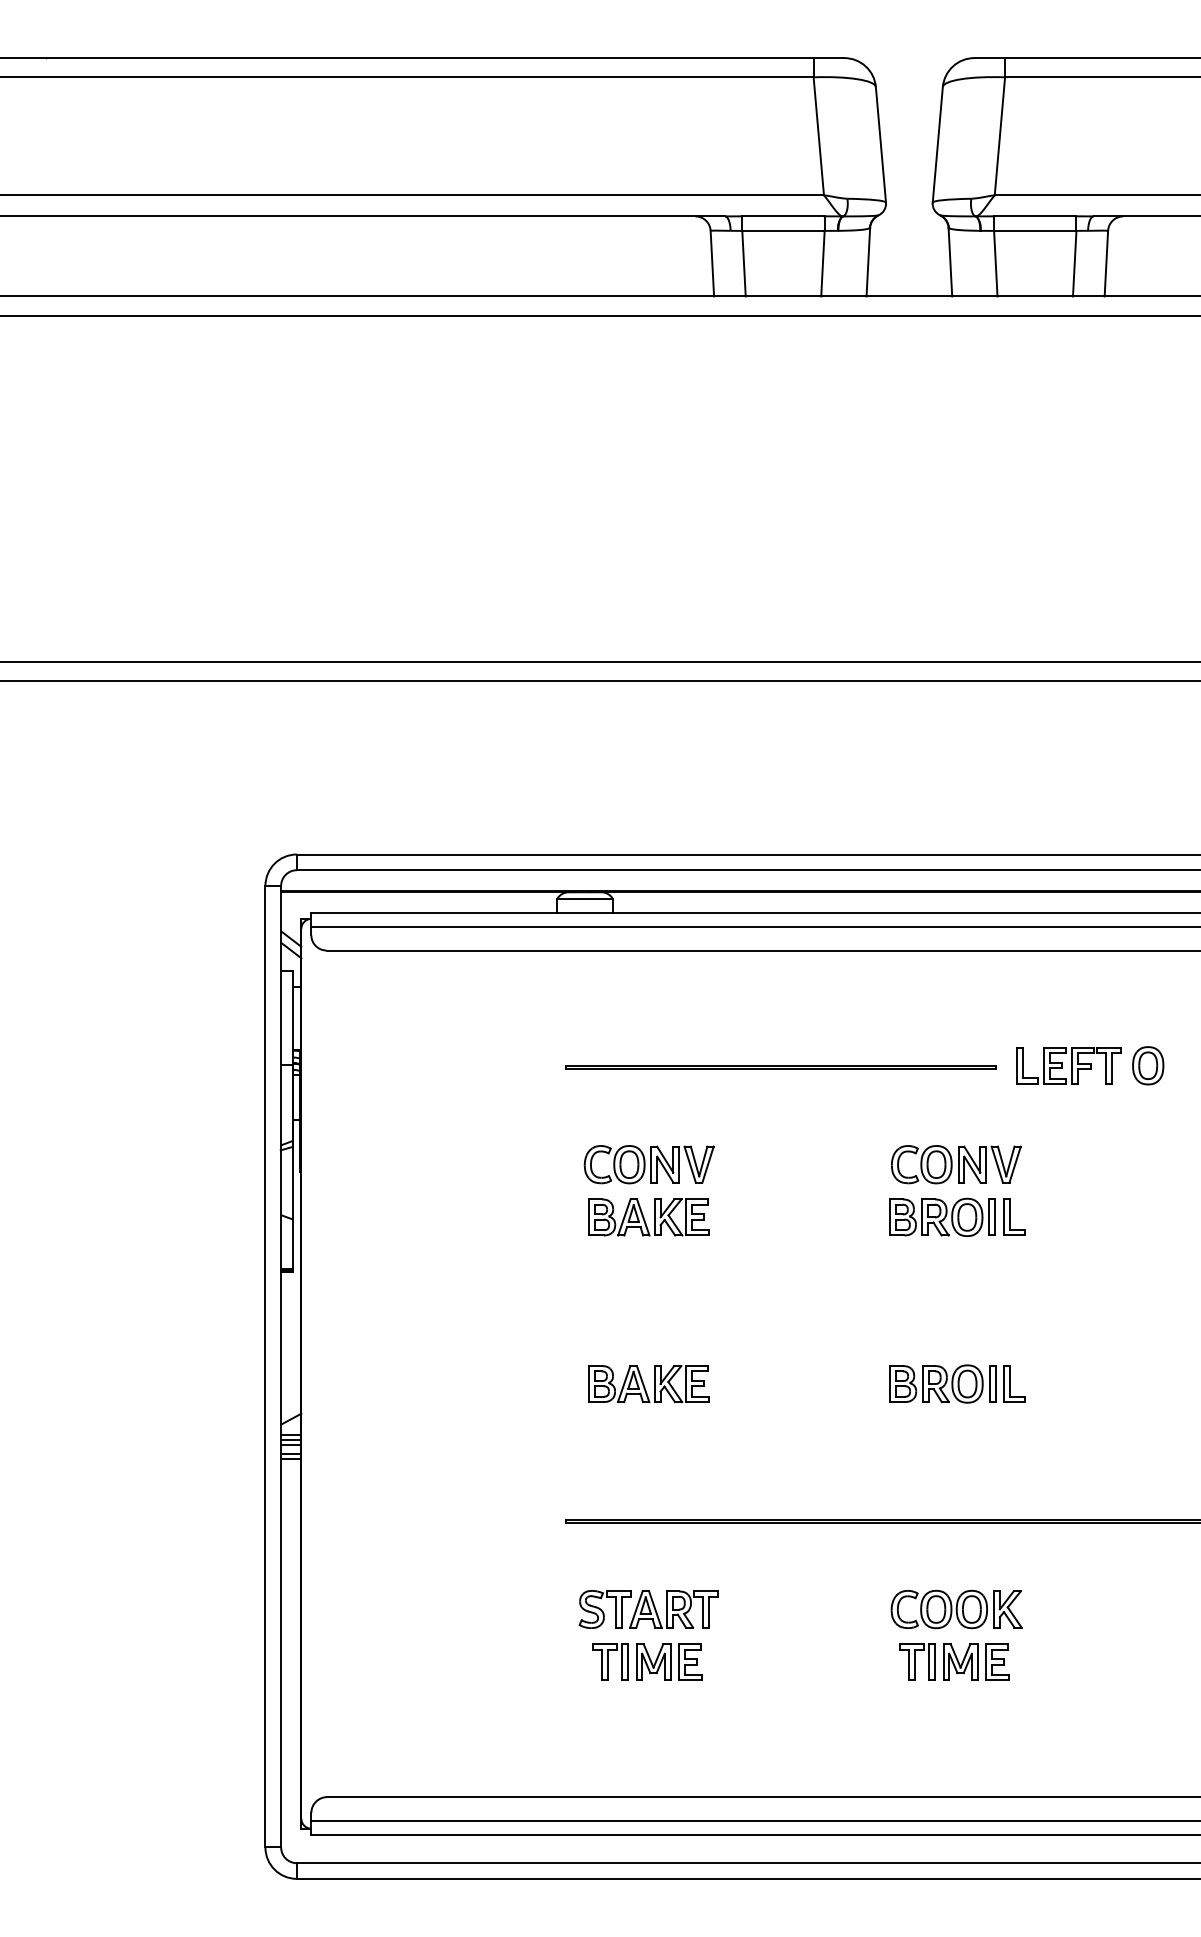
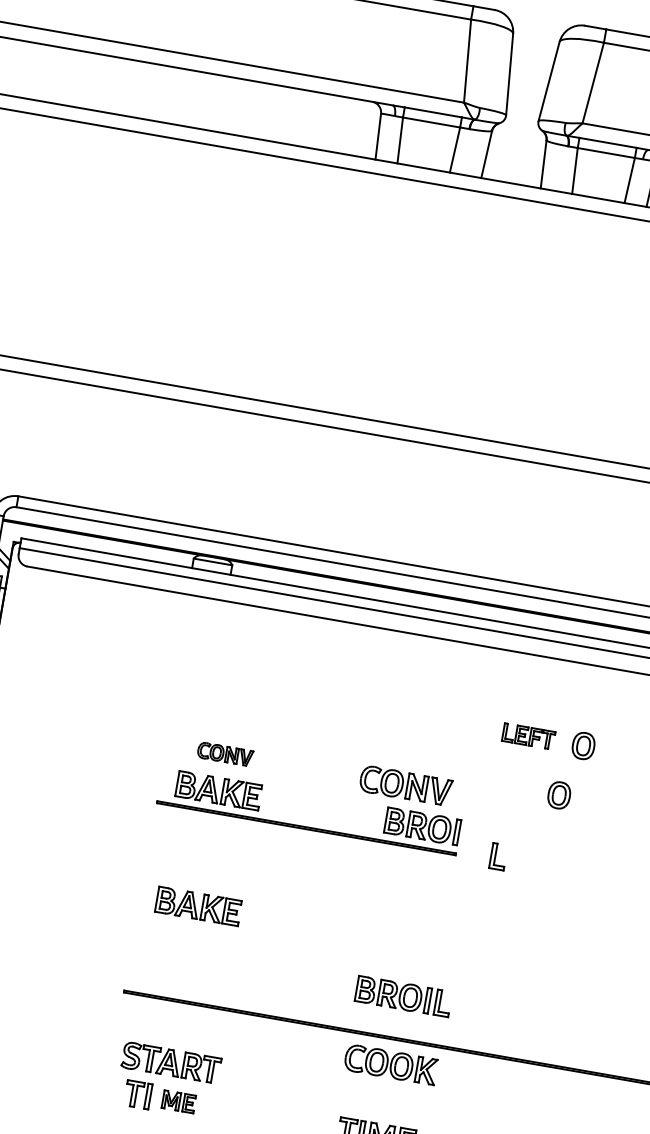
part: (1068, 1065) -> (528, 736), size x0.7
line: (780, 1066) -> (306, 827), moved
part: (1126, 1140) -> (559, 795), added
part: (648, 1164) -> (224, 754), size x0.6
part: (956, 1164) -> (405, 785), moved
part: (1014, 1216) -> (498, 856), moved
part: (957, 1383) -> (403, 996), moved
part: (956, 1609) -> (390, 1064), moved
part: (669, 1661) -> (179, 1101), size x0.7

